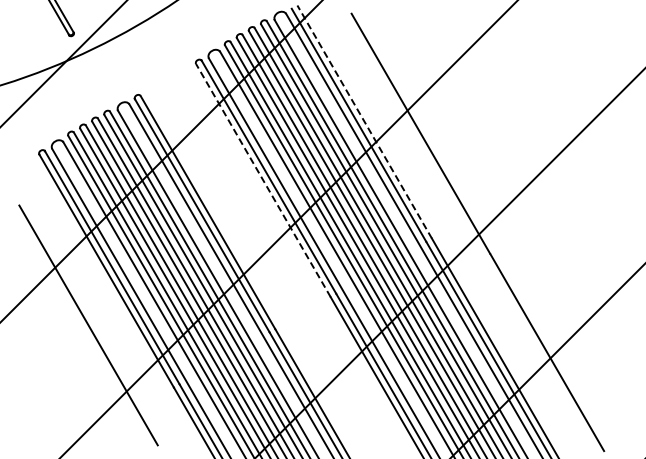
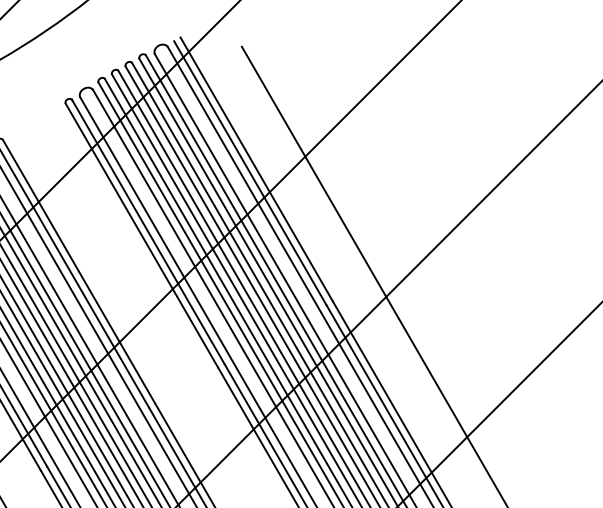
line: (364, 122) -> (256, 170), dashed -> solid
line: (263, 180) -> (142, 235), dashed -> solid

